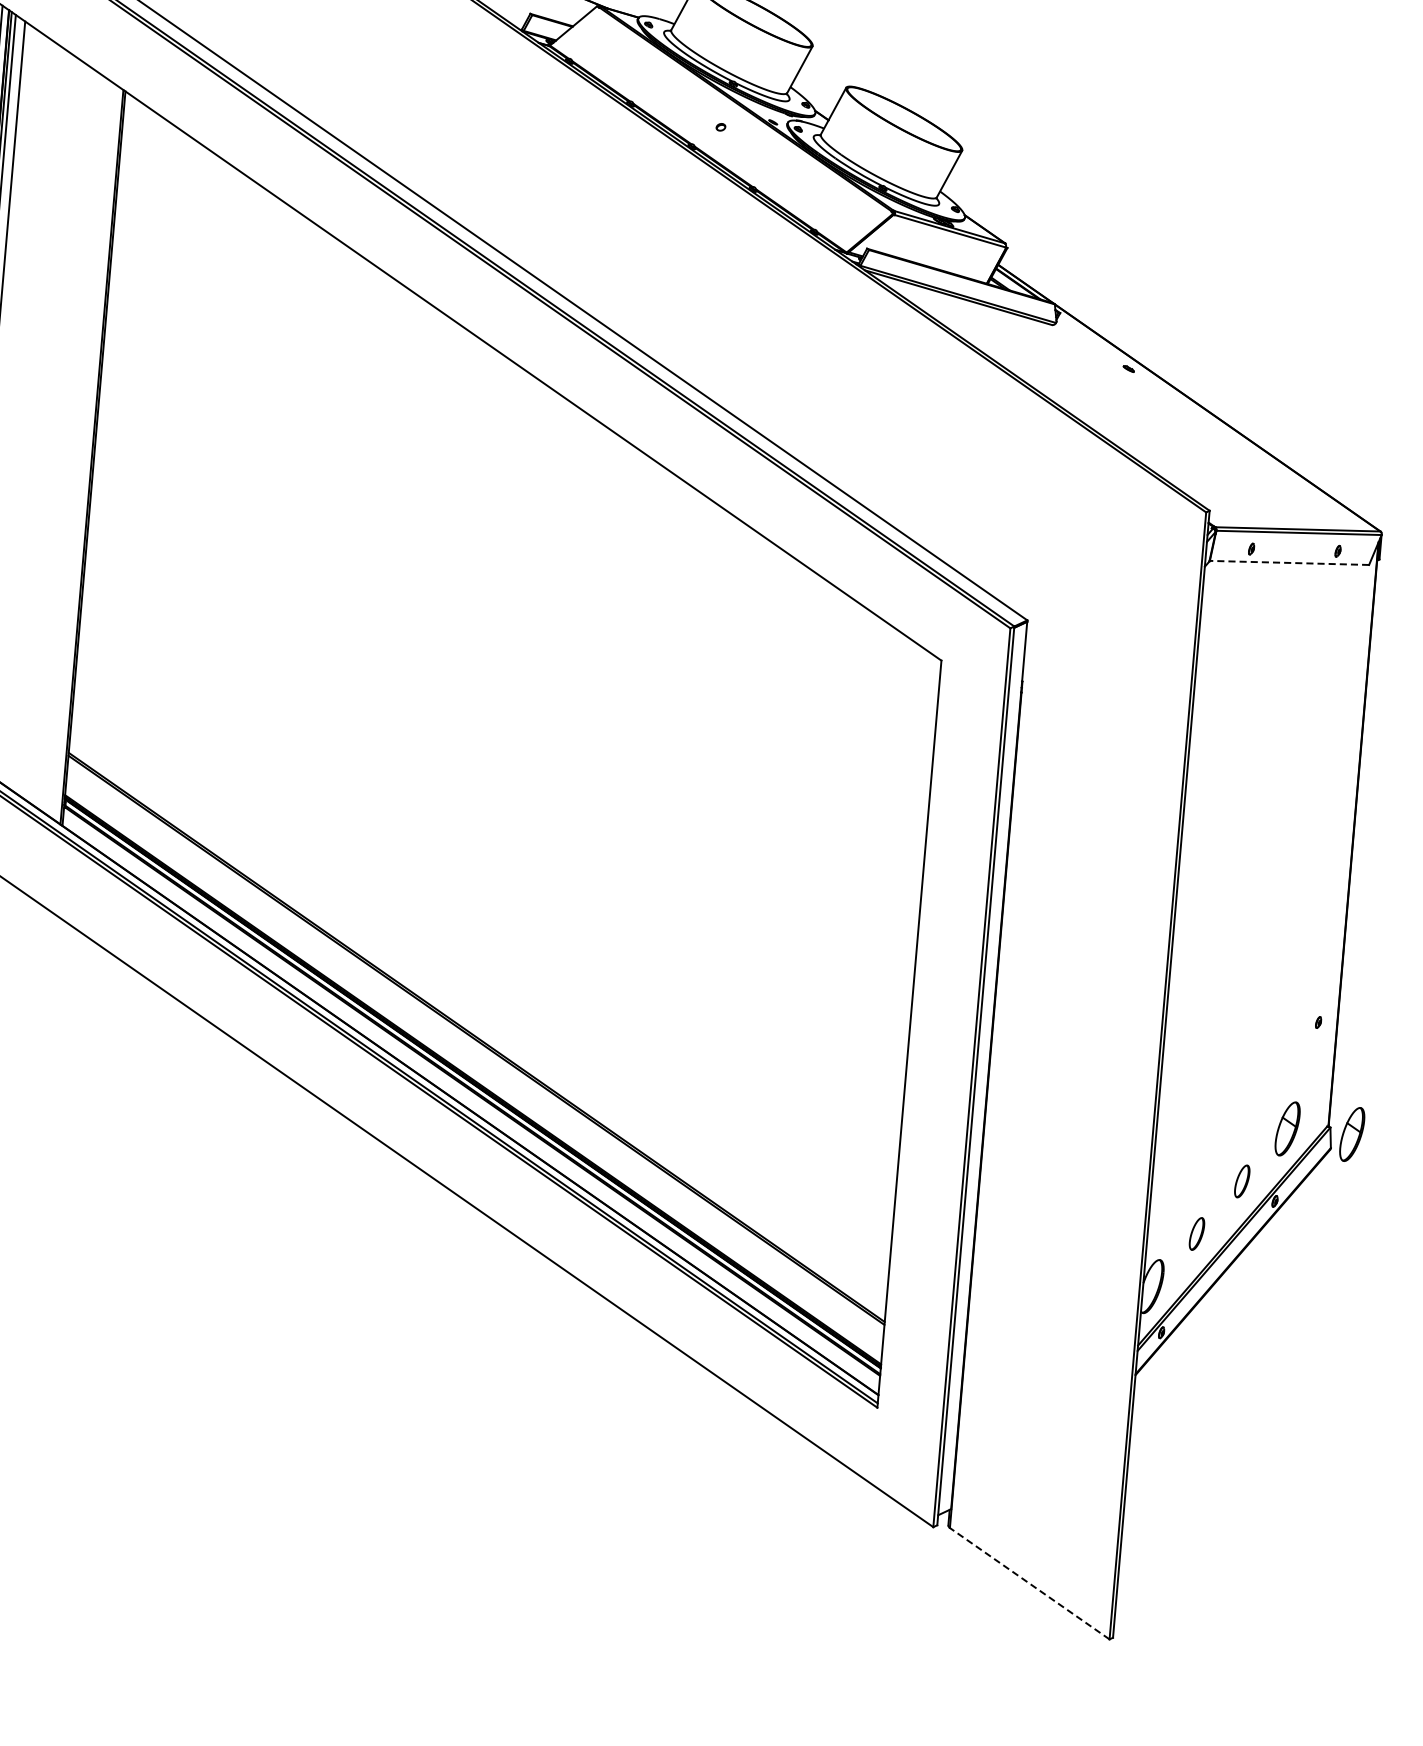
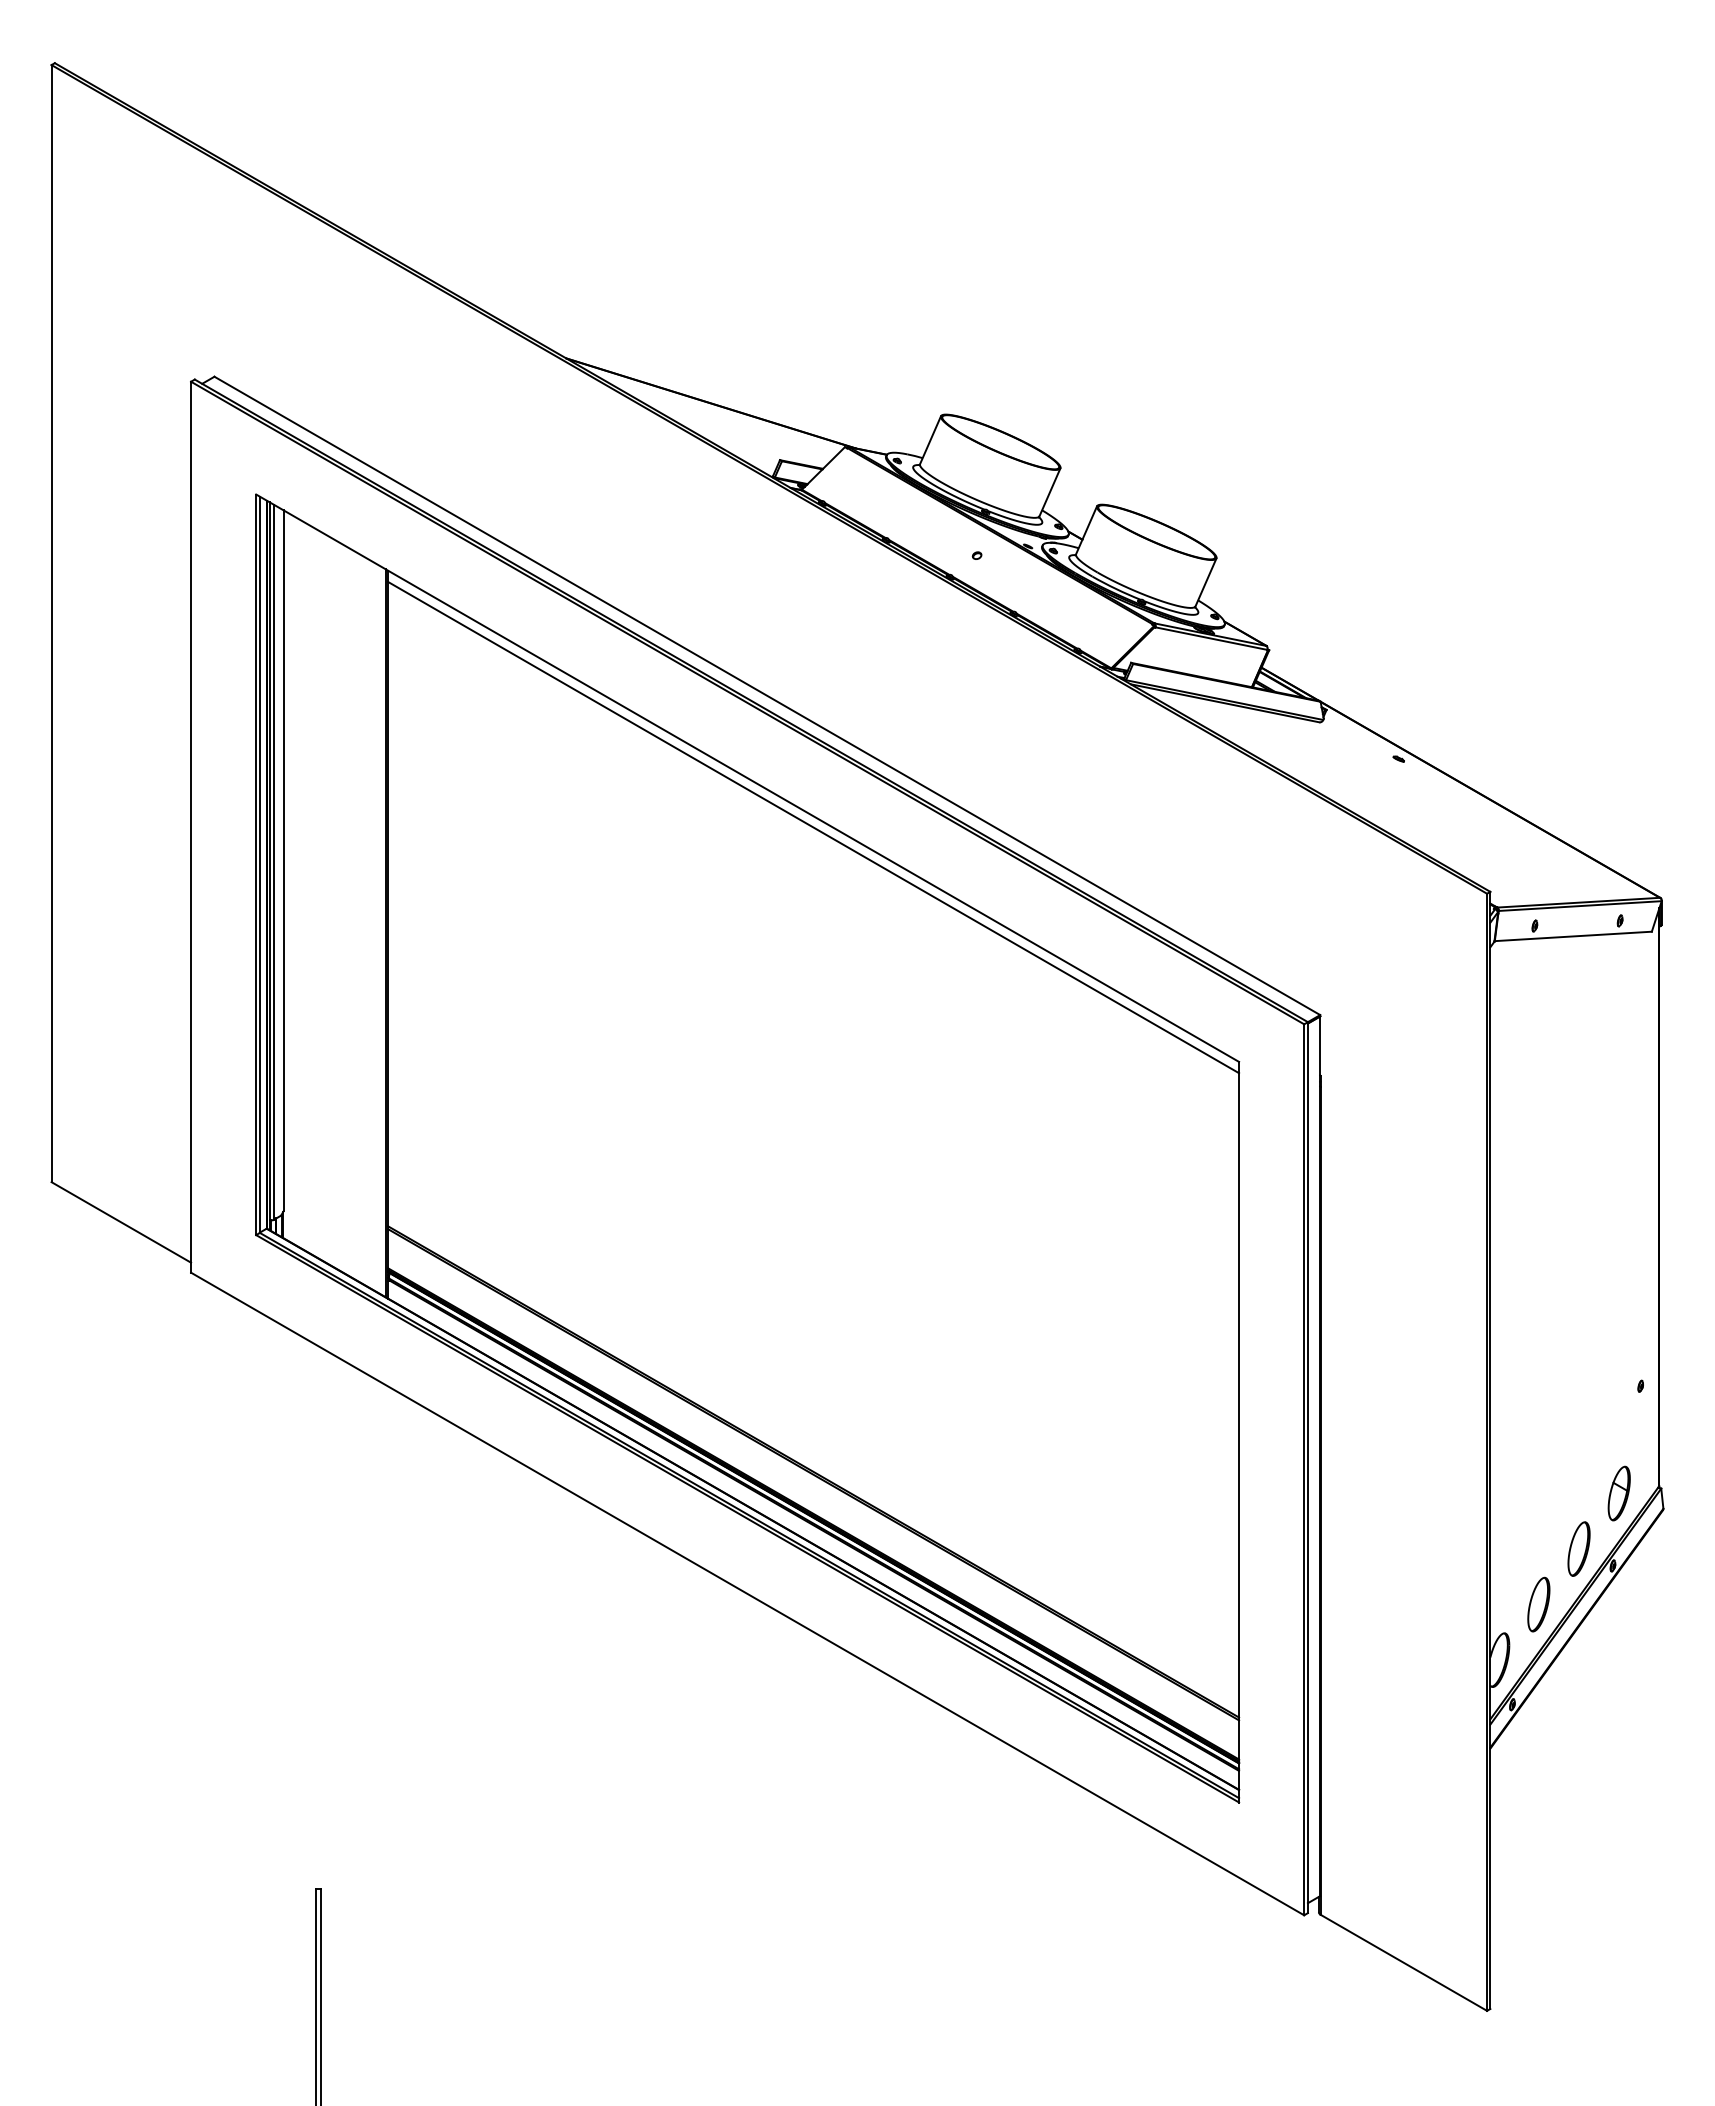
line: (532, 387) -> (813, 827), added
line: (1289, 563) -> (1573, 936), dashed -> solid
part: (1351, 1134) -> (1682, 1493), removed
part: (1241, 1180) -> (1578, 1548), size x1.67
part: (1196, 1233) -> (1538, 1604), size x1.67
line: (1029, 1583) -> (1403, 1962), dashed -> solid

